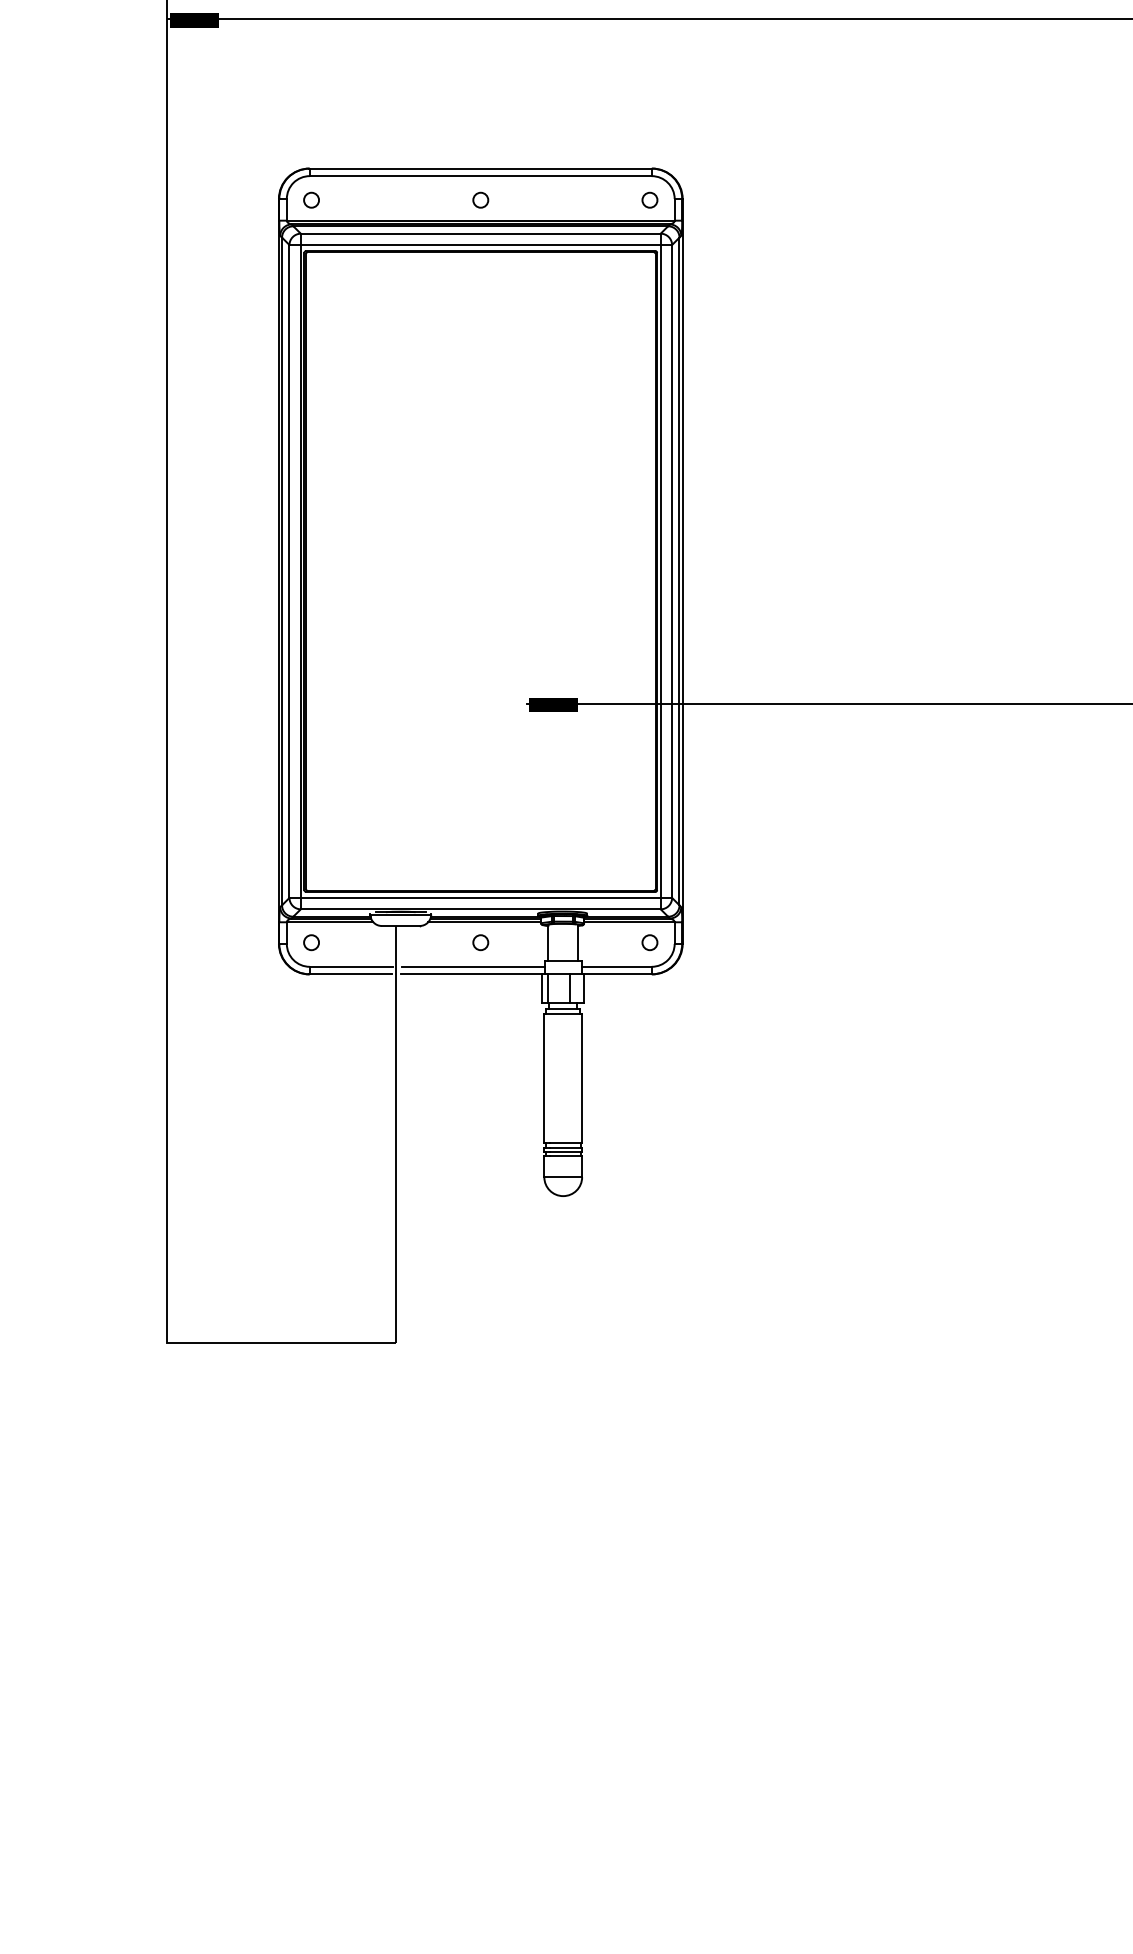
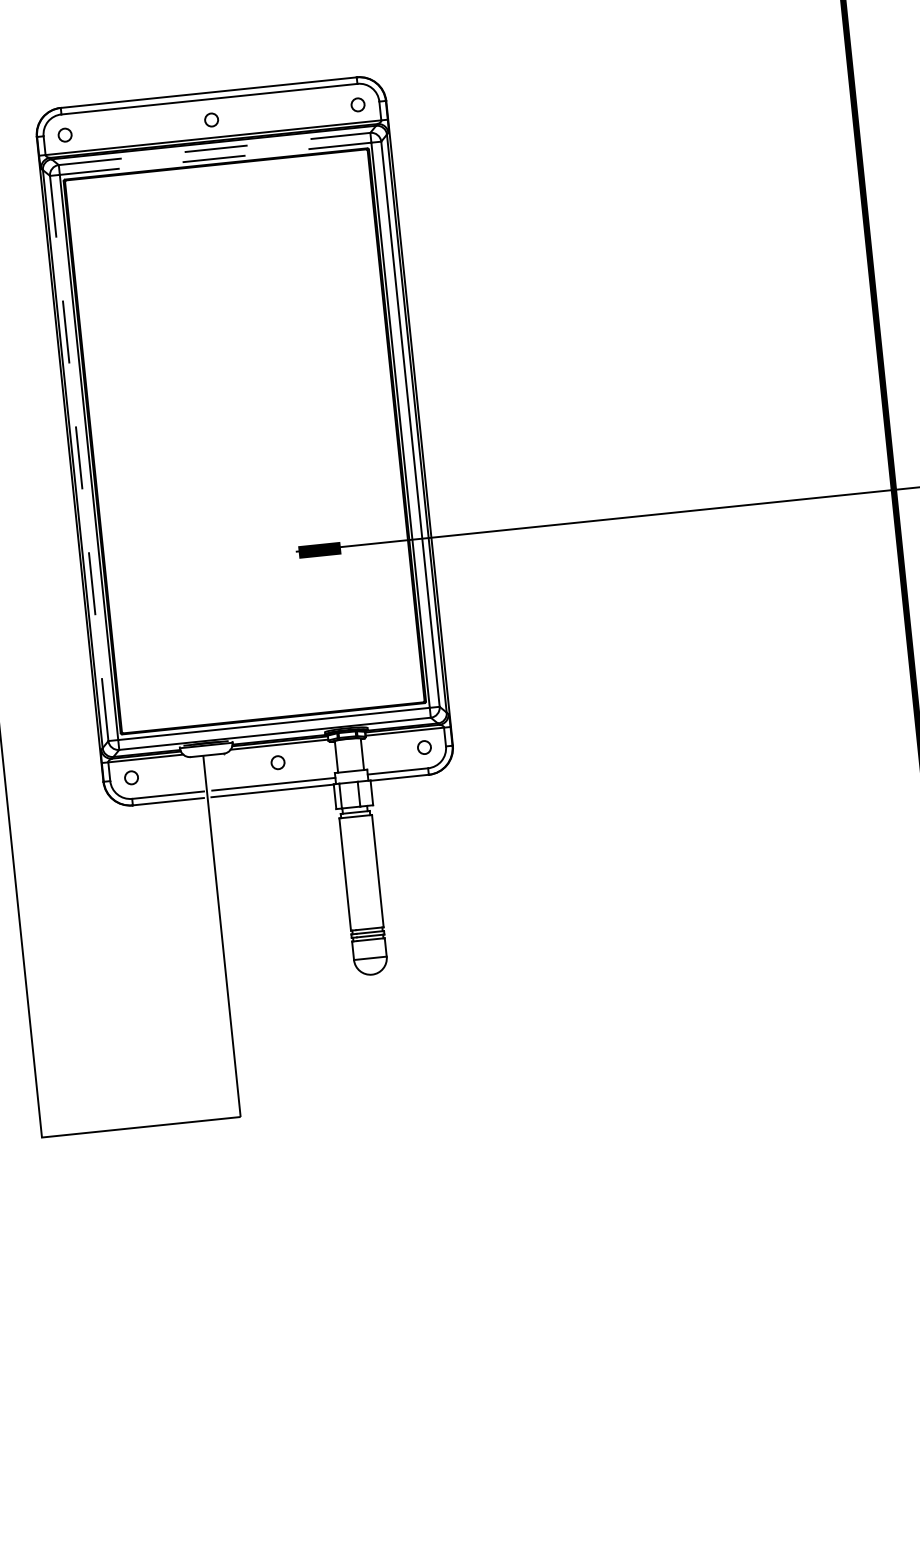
line: (480, 233) -> (214, 148), solid -> dashed
line: (480, 245) -> (215, 159), solid -> dashed
line: (289, 570) -> (79, 457), solid -> dashed

